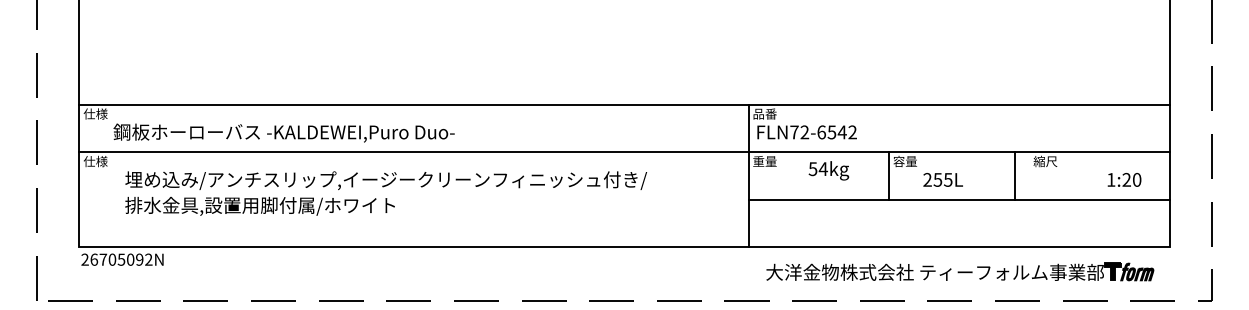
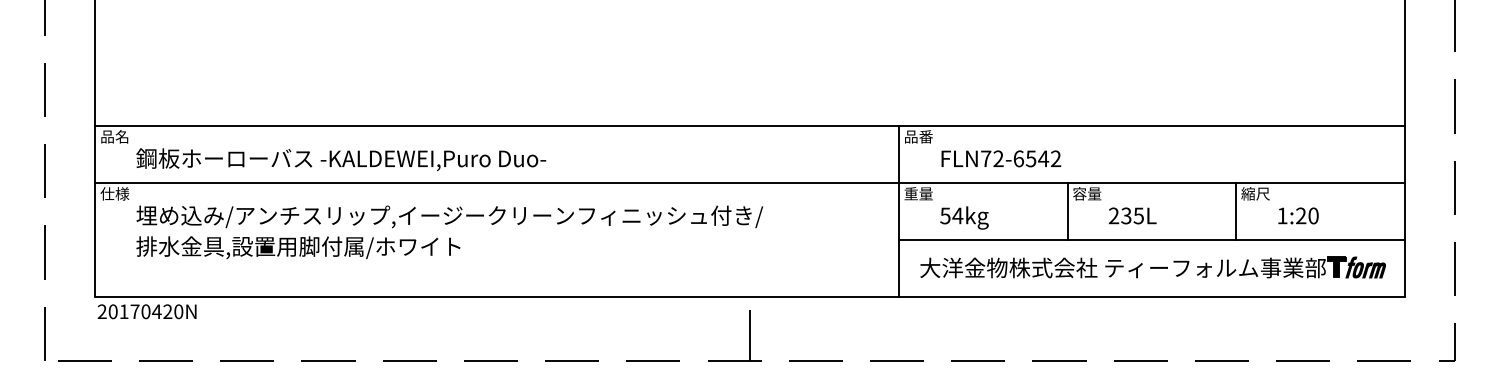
text: (95, 113) -> (114, 136), 仕様 -> 品名
text: (807, 132) -> (1001, 158), moved
text: (828, 170) -> (964, 217), moved
line: (1015, 176) -> (1236, 211), moved
text: (938, 179) -> (1126, 215), 255L -> 235L
text: (1124, 179) -> (1298, 215), moved
text: (385, 192) -> (449, 231), moved
text: (121, 259) -> (145, 311), 26705092N -> 20170420N
part: (959, 271) -> (1152, 267), moved
line: (624, 279) -> (749, 335), added

